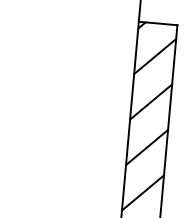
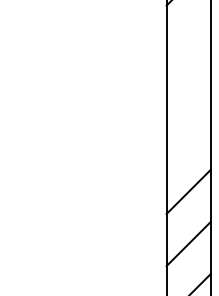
line: (155, 56) -> (188, 35), removed
line: (150, 101) -> (188, 87), removed
line: (146, 147) -> (188, 139), removed

